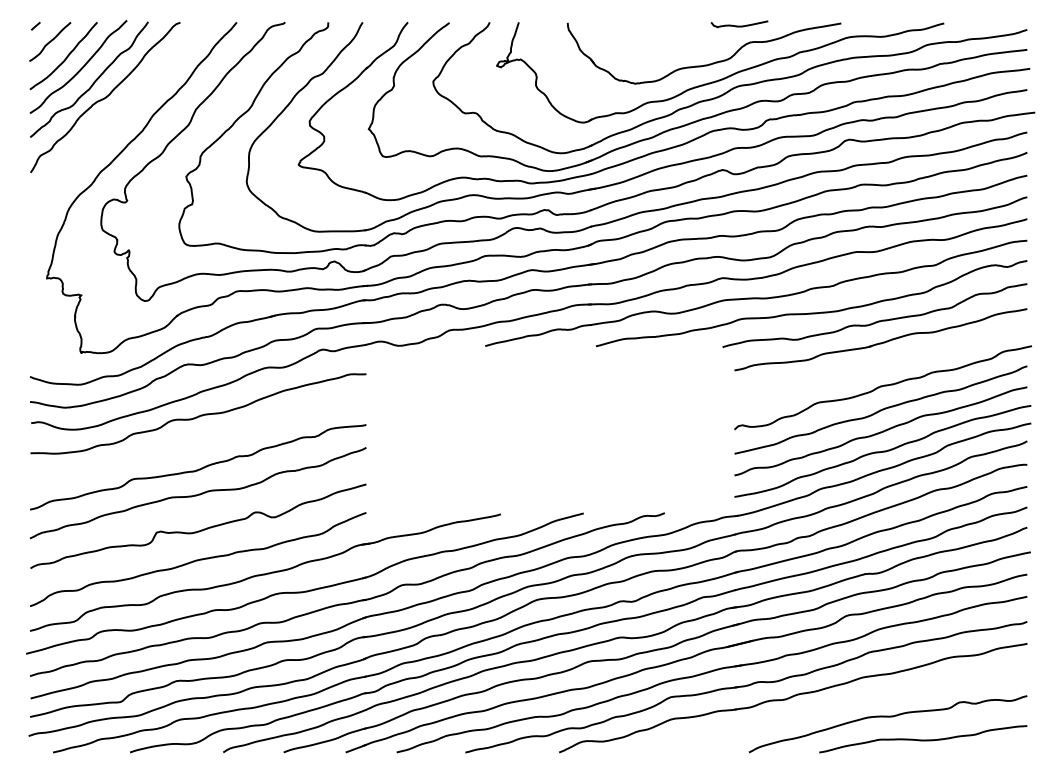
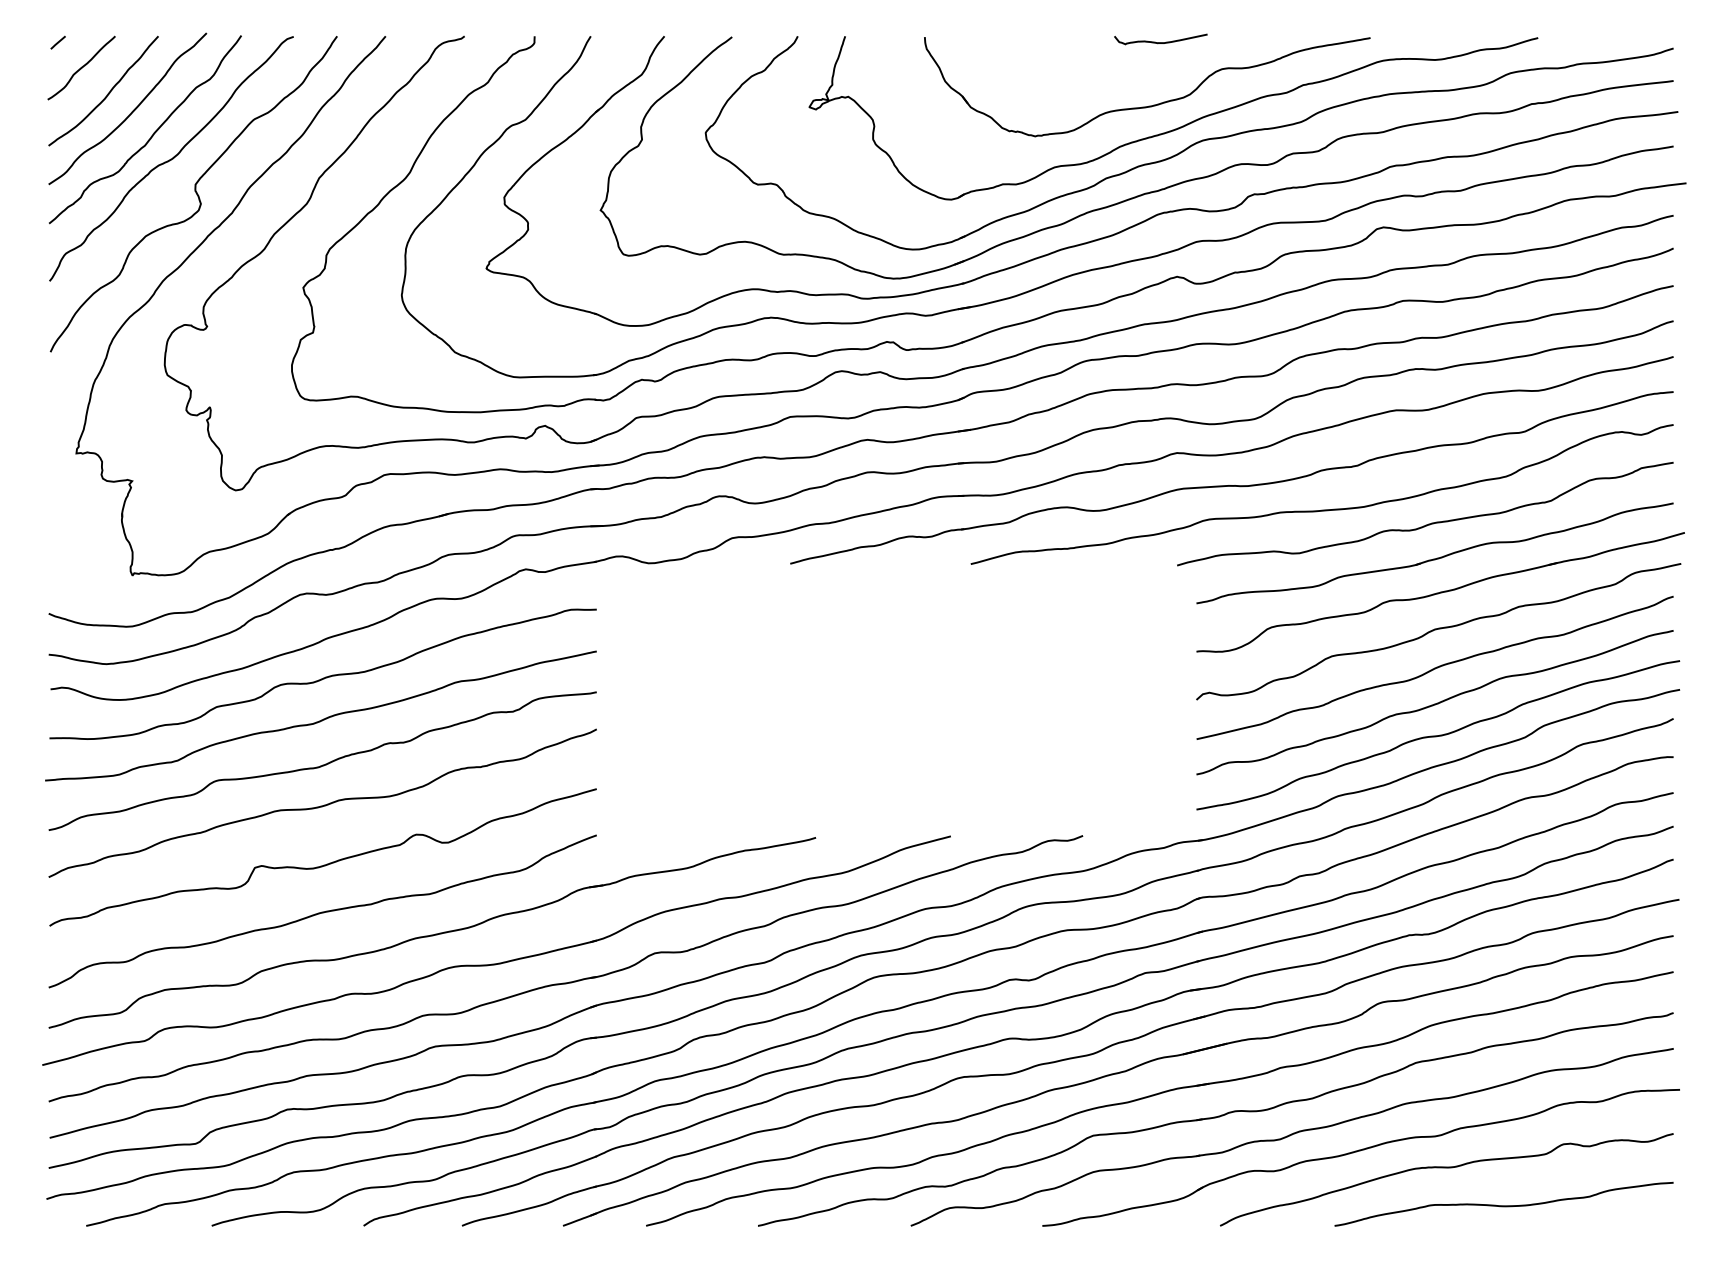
curve: (739, 25) -> (1160, 41), moved
curve: (119, 118) -> (194, 192), added
part: (884, 363) -> (1440, 592), added
curve: (196, 441) -> (319, 719), added
part: (835, 710) -> (1361, 1157), added

